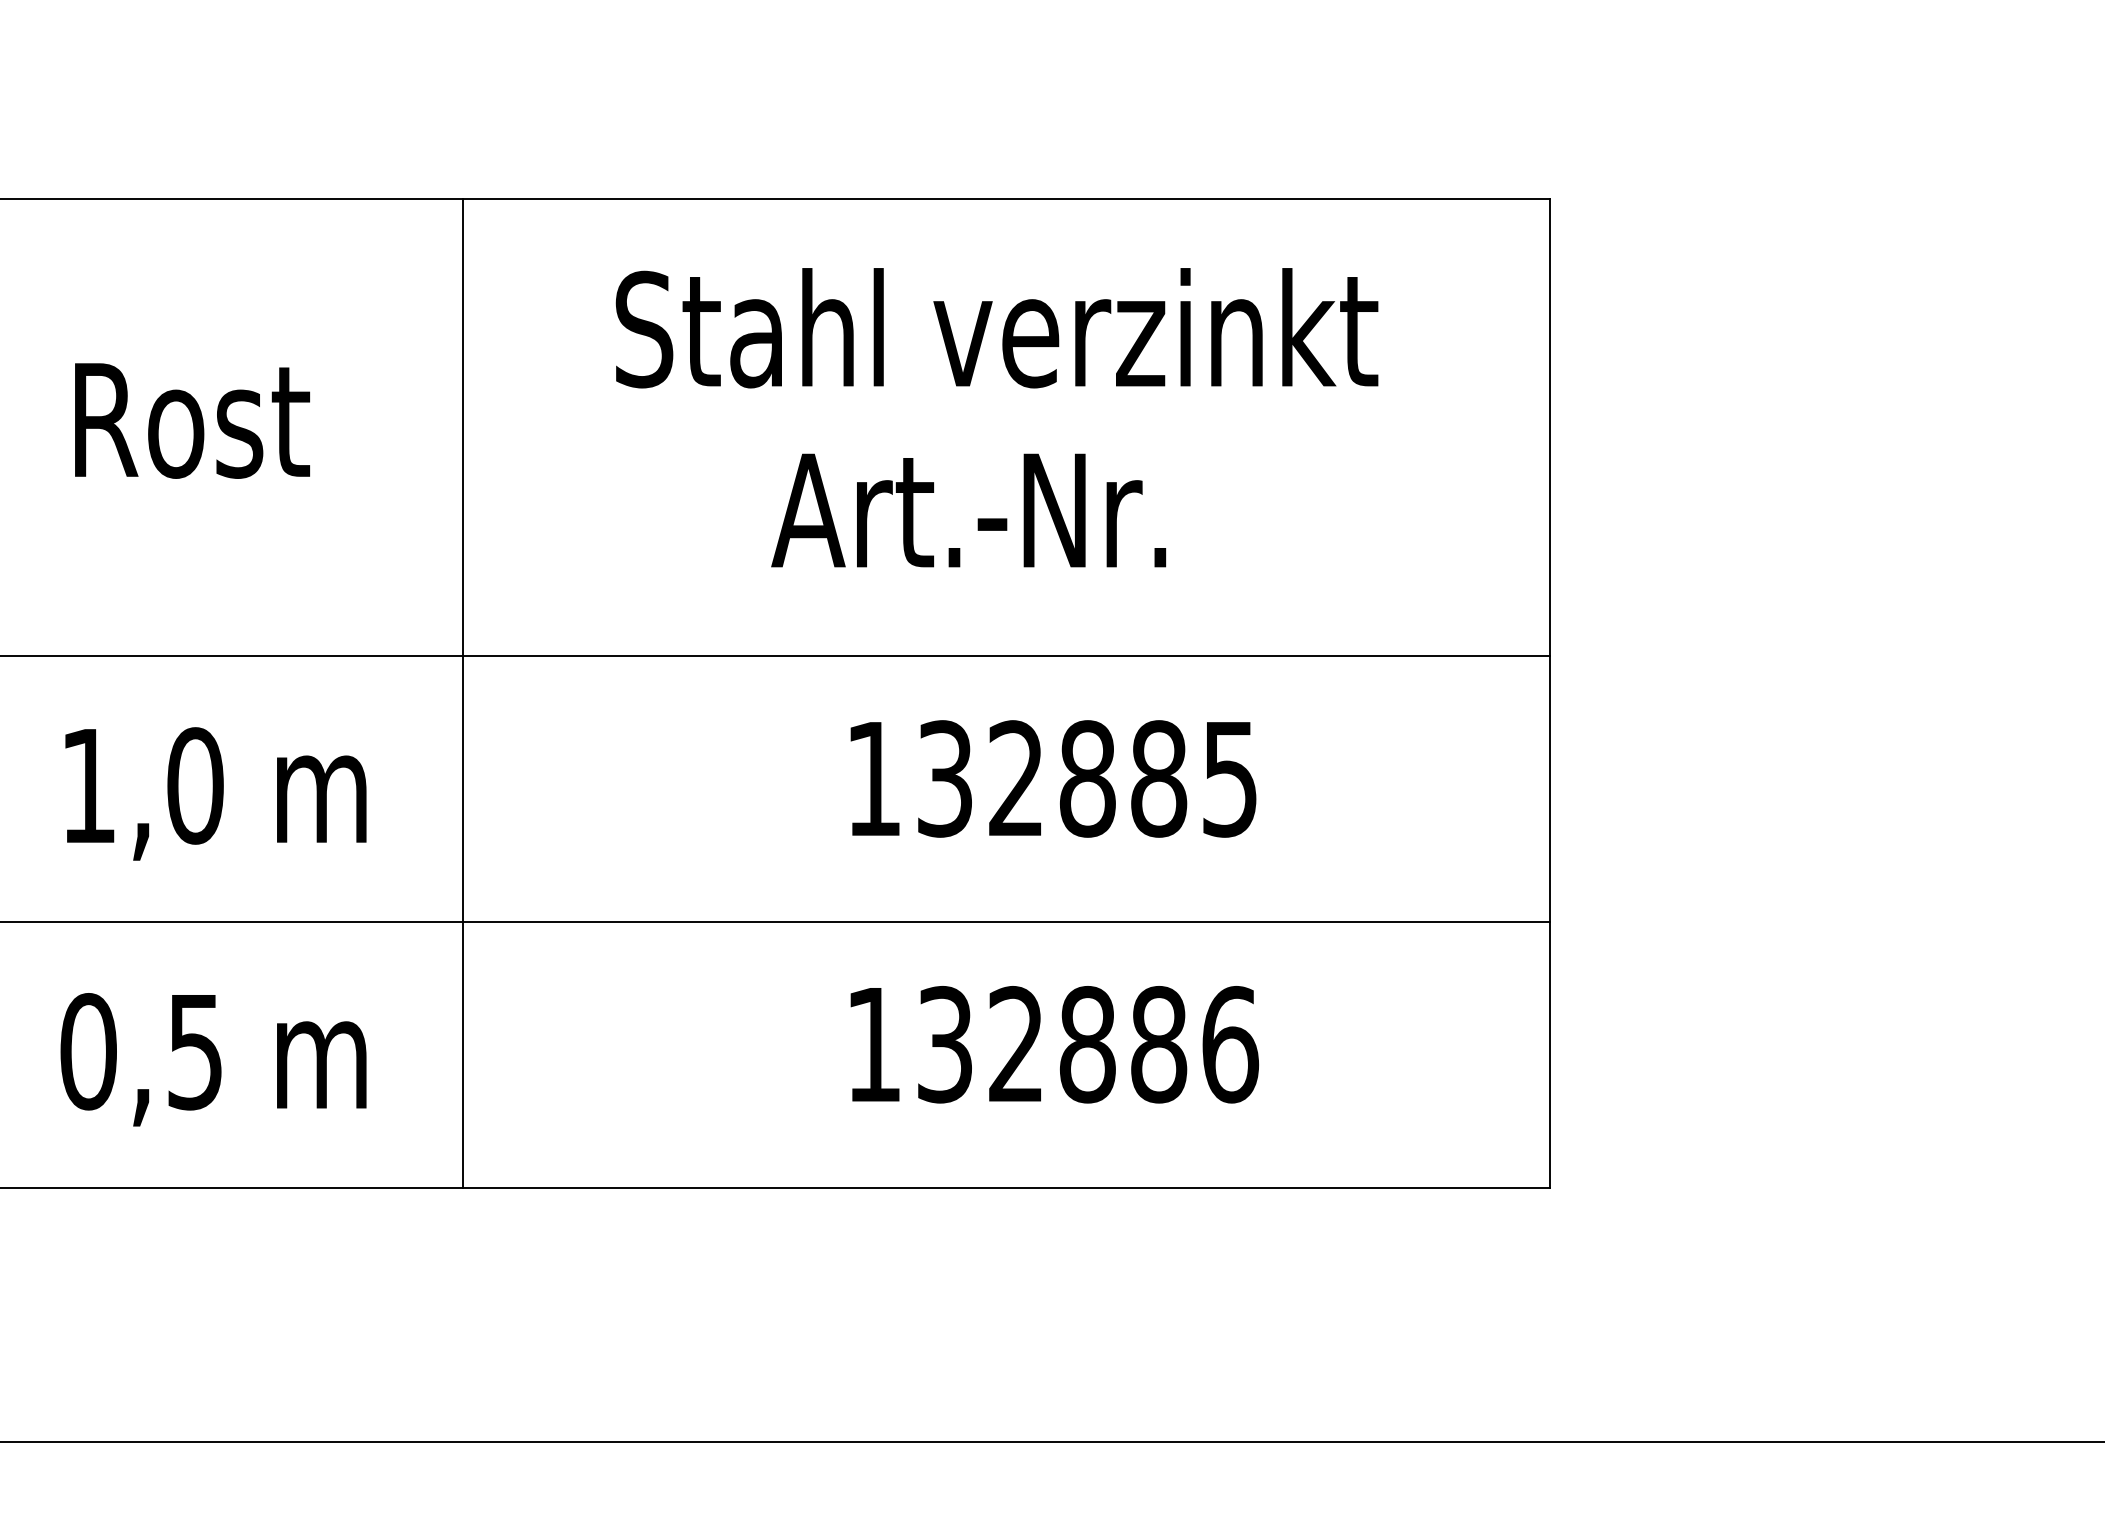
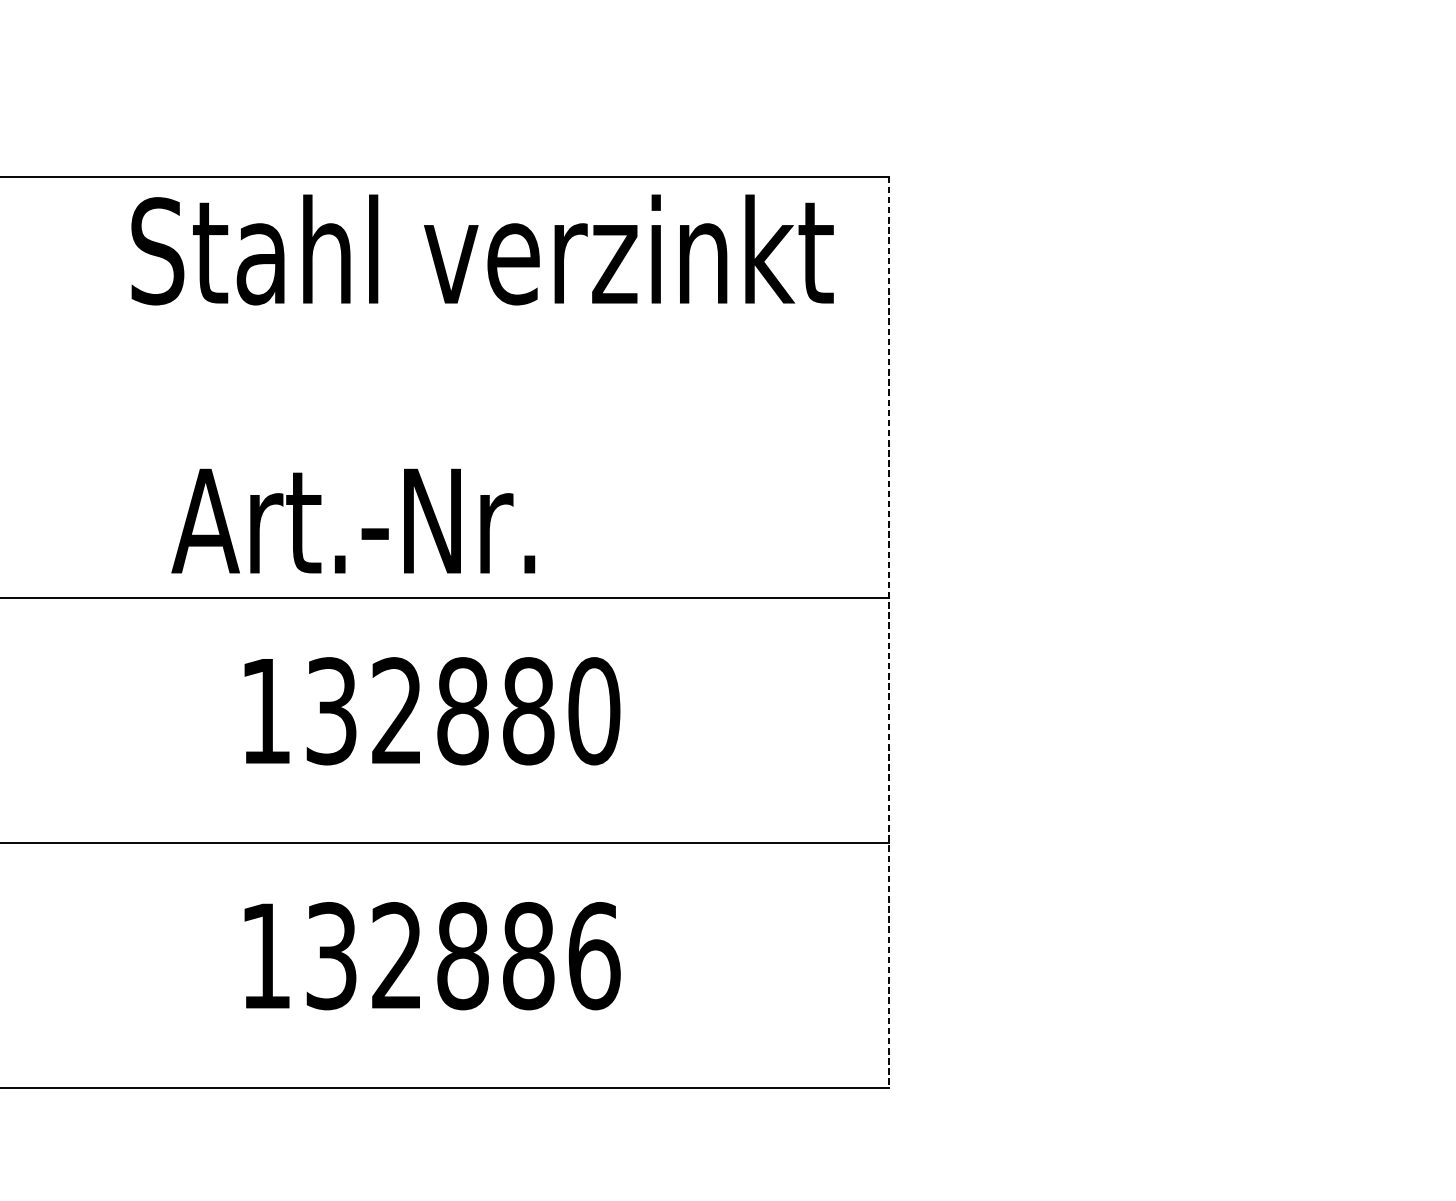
text: (996, 328) -> (482, 250), moved
text: (968, 510) -> (353, 521), moved
line: (1549, 693) -> (888, 632), solid -> dashed
text: (1230, 778) -> (594, 710), 132885 -> 132880

